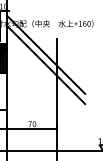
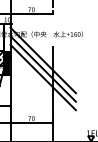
line: (45, 75) -> (42, 77), added

